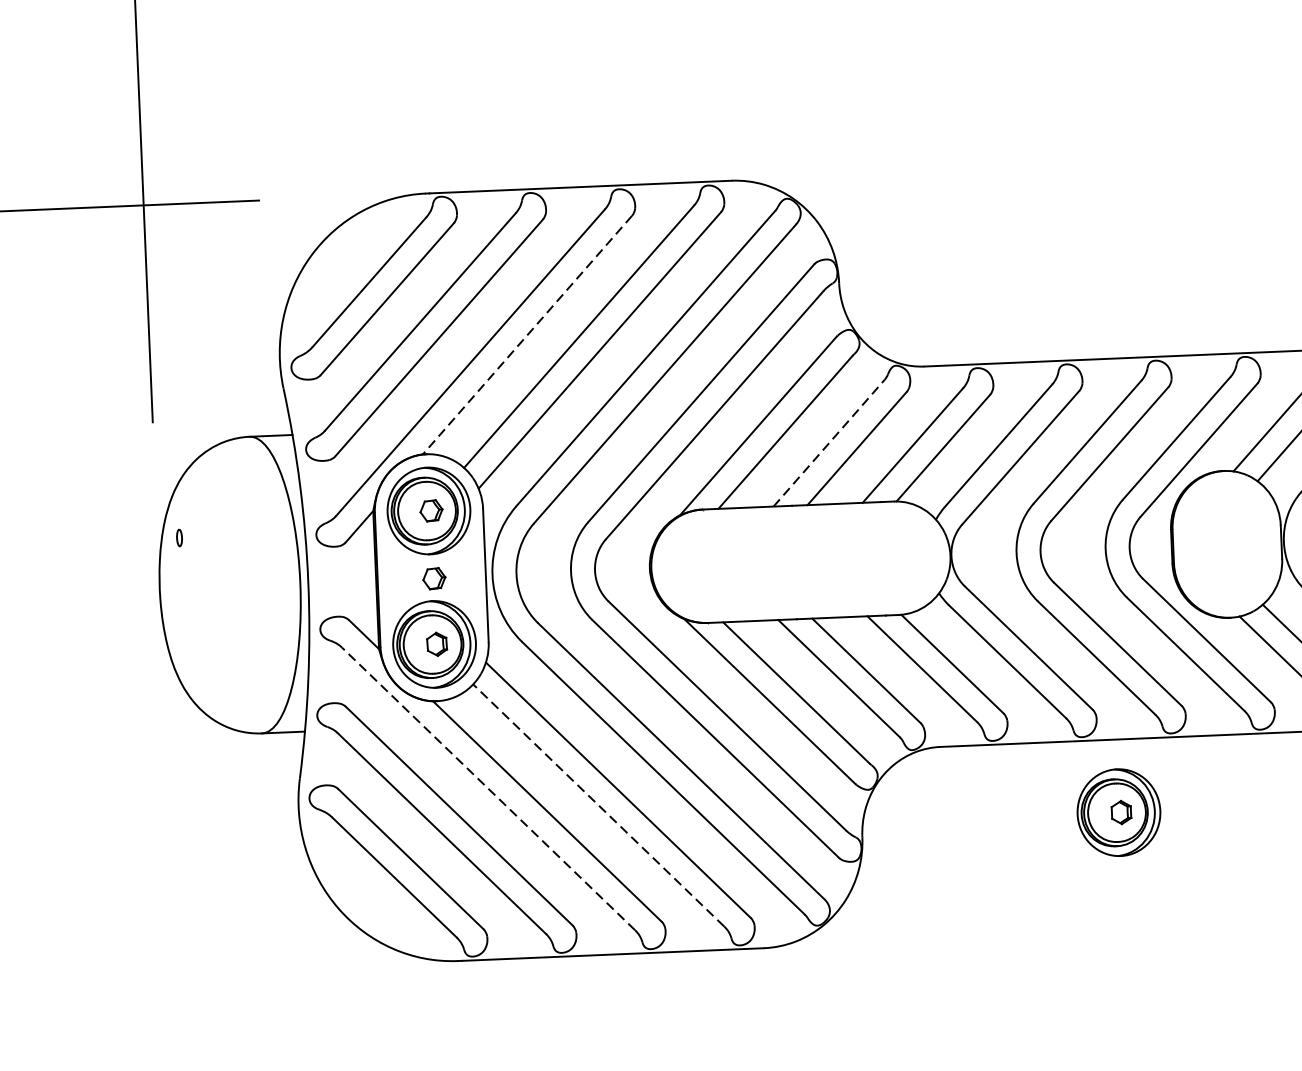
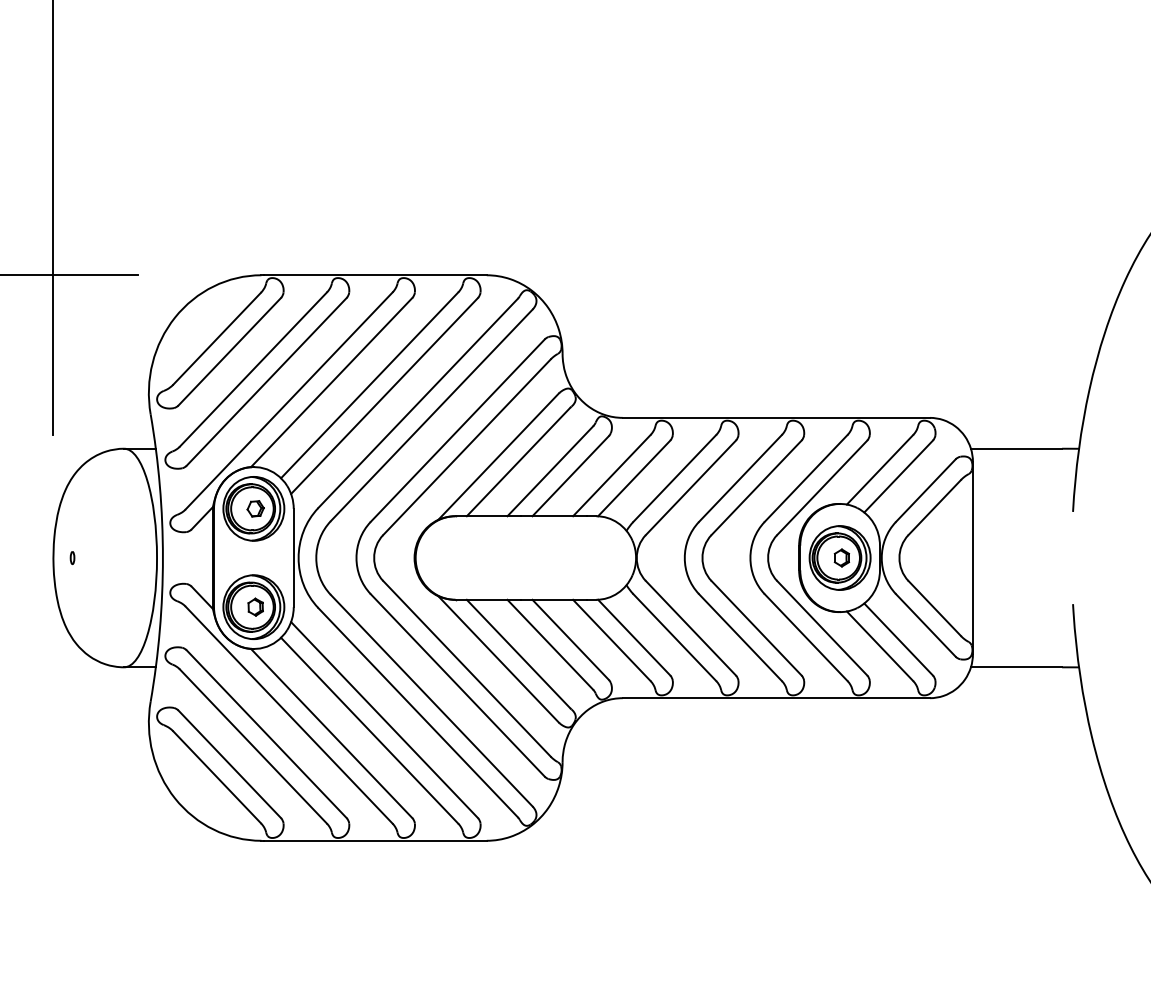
line: (527, 335) -> (331, 382), dashed -> solid
line: (829, 442) -> (550, 470), dashed -> solid
part: (179, 537) -> (72, 557), moved
part: (434, 578) -> (255, 558), removed
line: (489, 789) -> (289, 715), dashed -> solid
line: (598, 805) -> (369, 730), dashed -> solid
part: (1118, 811) -> (839, 557), moved

